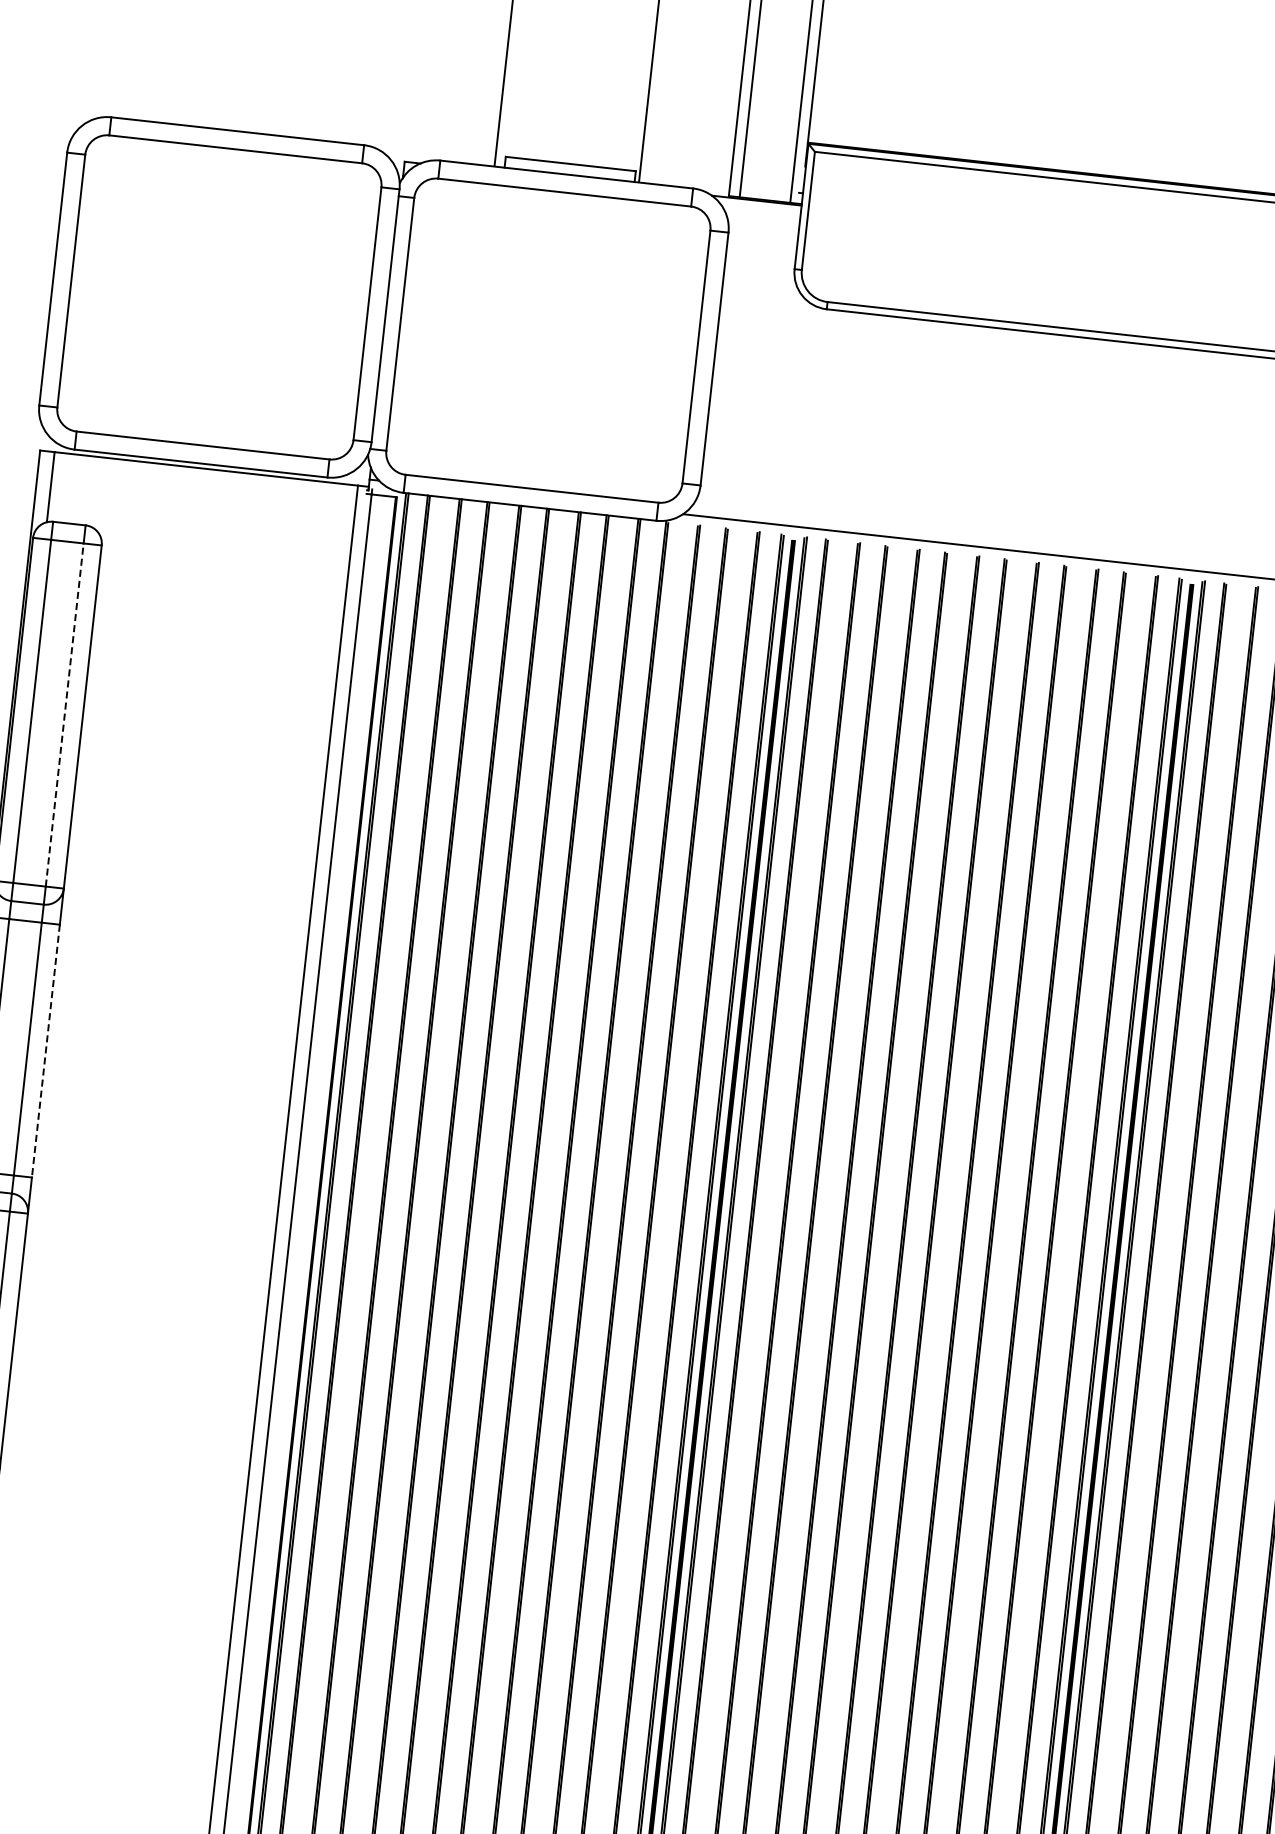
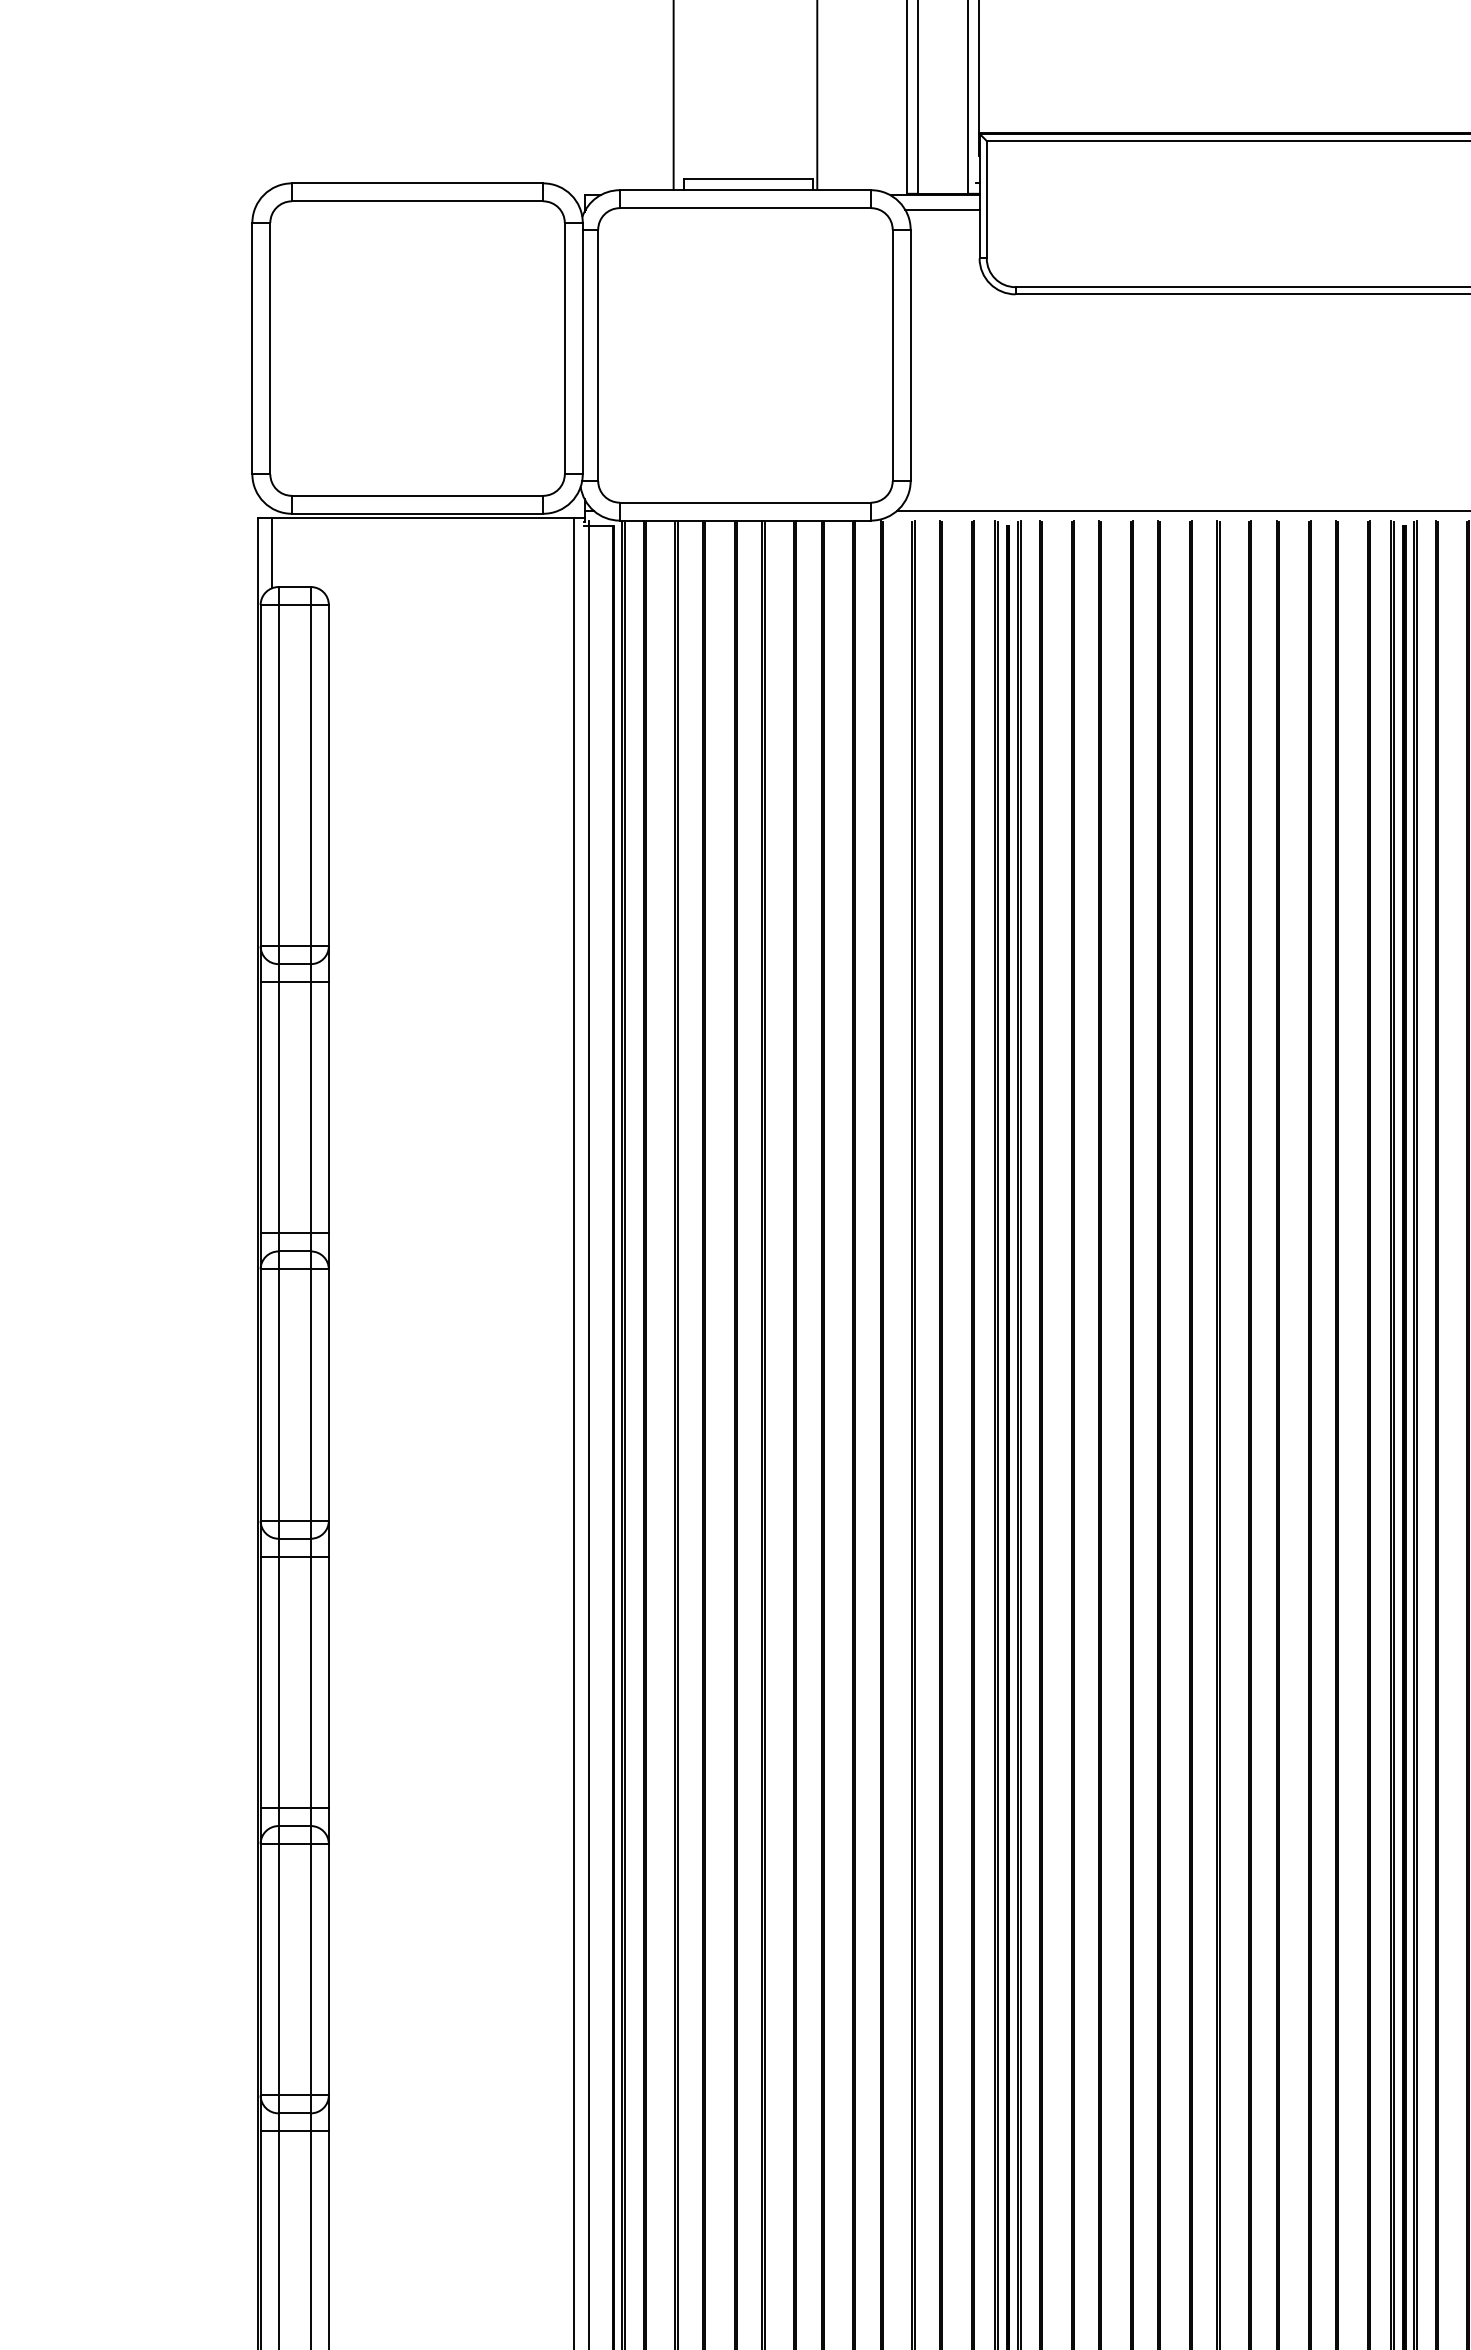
line: (762, 215) -> (942, 209), added
line: (64, 714) -> (310, 775), dashed -> solid
line: (45, 1050) -> (328, 1107), dashed -> solid

